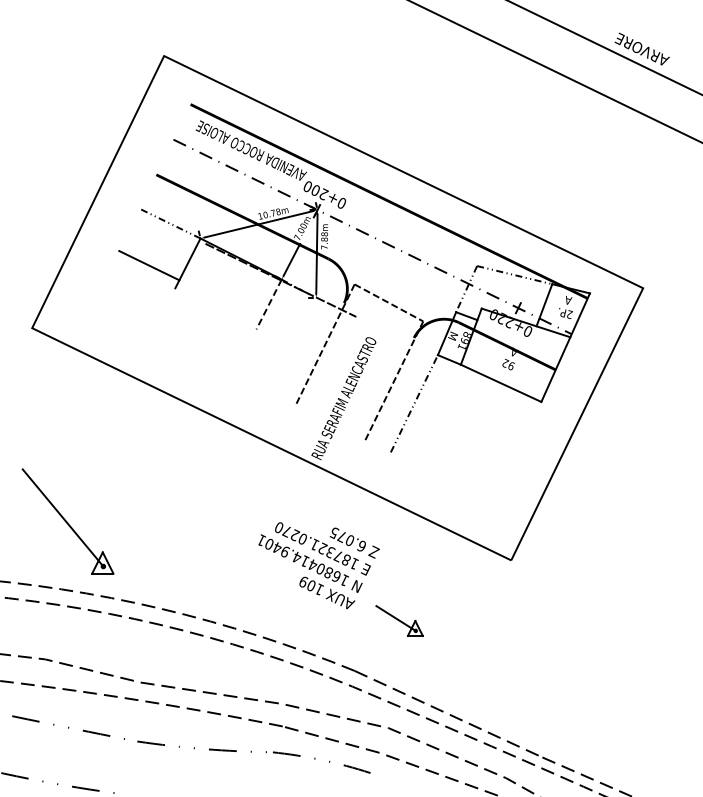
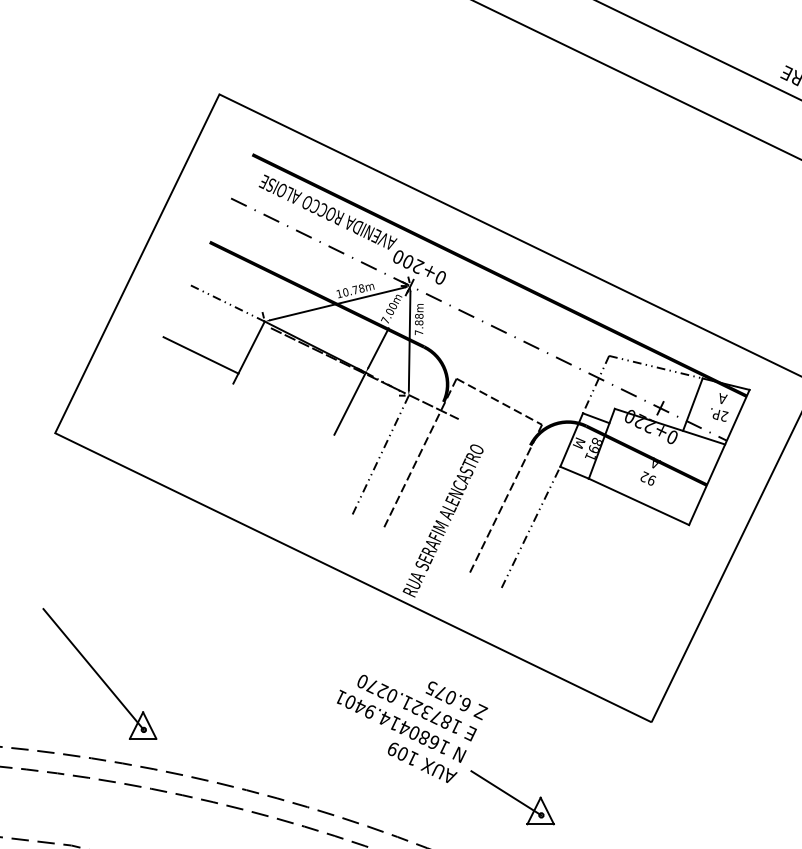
line: (269, 304) -> (350, 403), dashed -> solid
line: (293, 346) -> (380, 456), added
part: (399, 620) -> (512, 797), size x1.43

